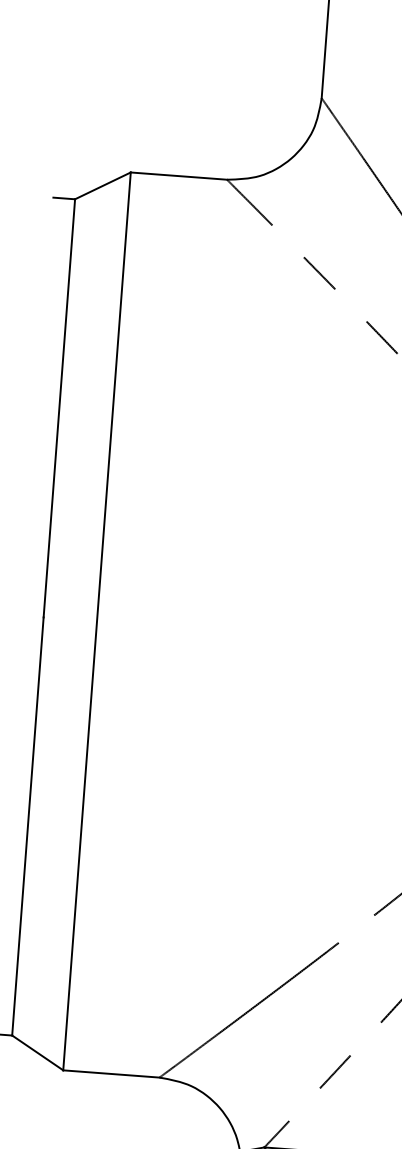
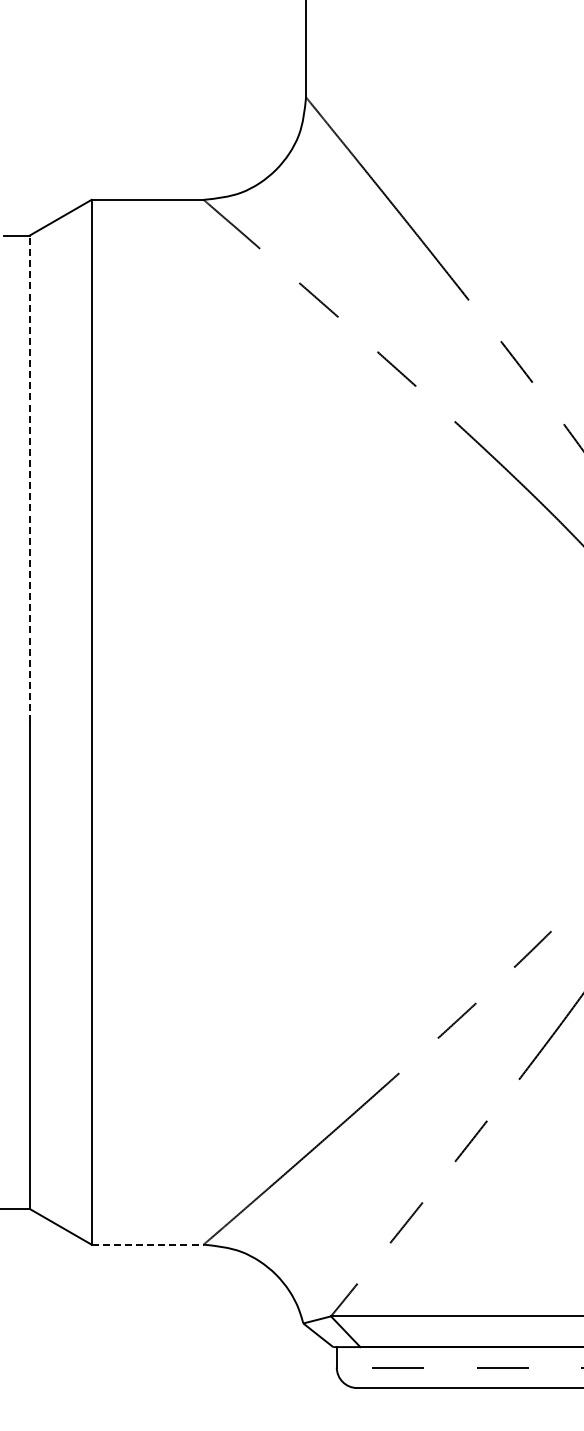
line: (59, 407) -> (29, 478), solid -> dashed
line: (112, 1073) -> (148, 1244), solid -> dashed

